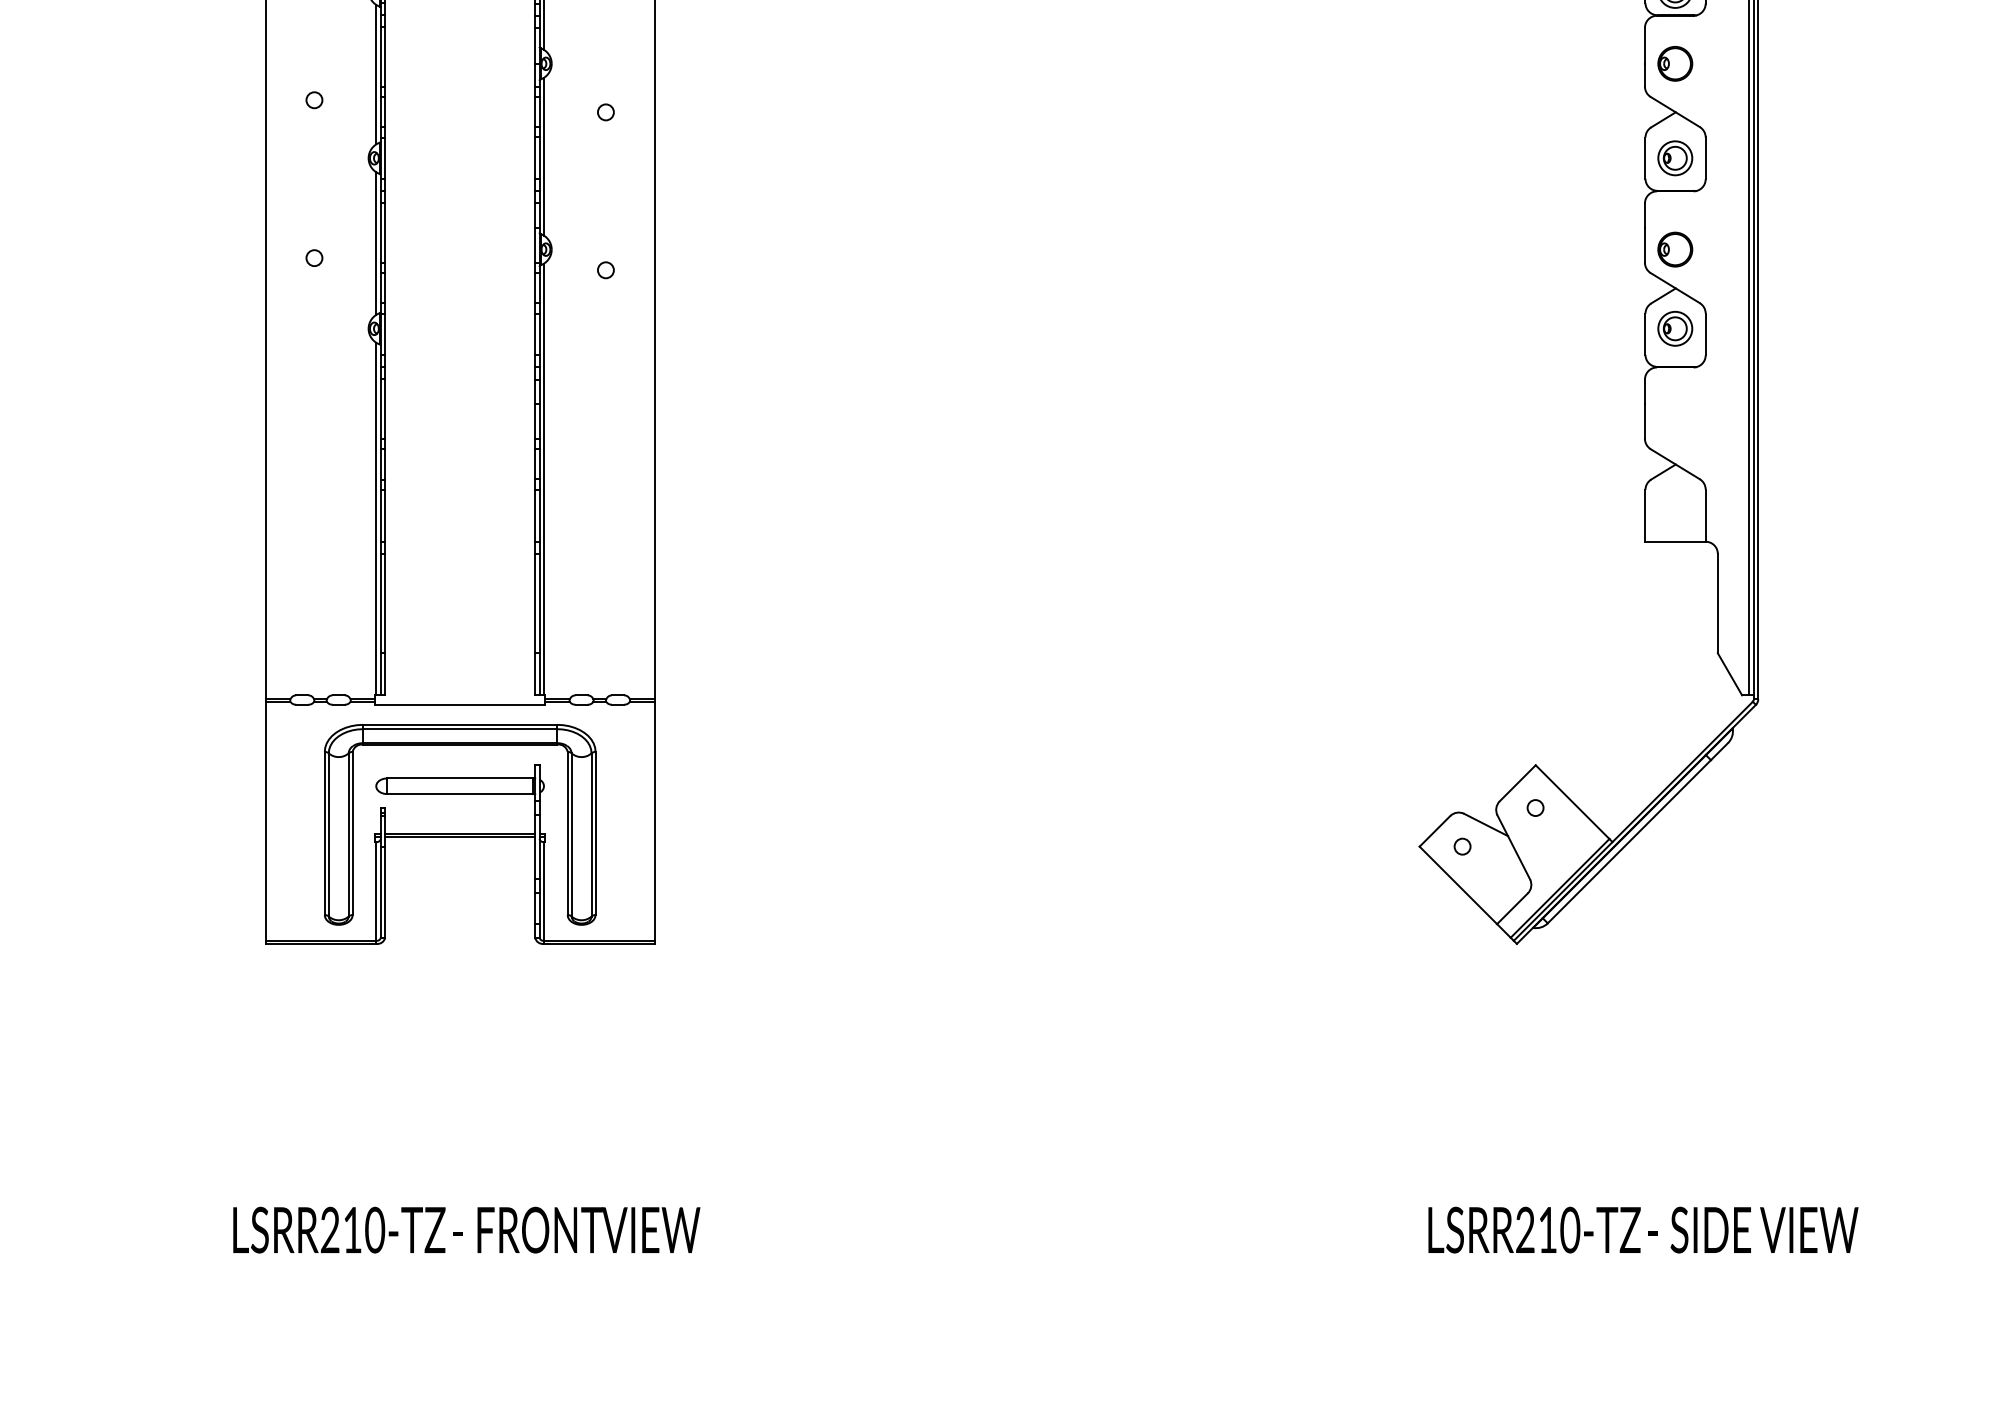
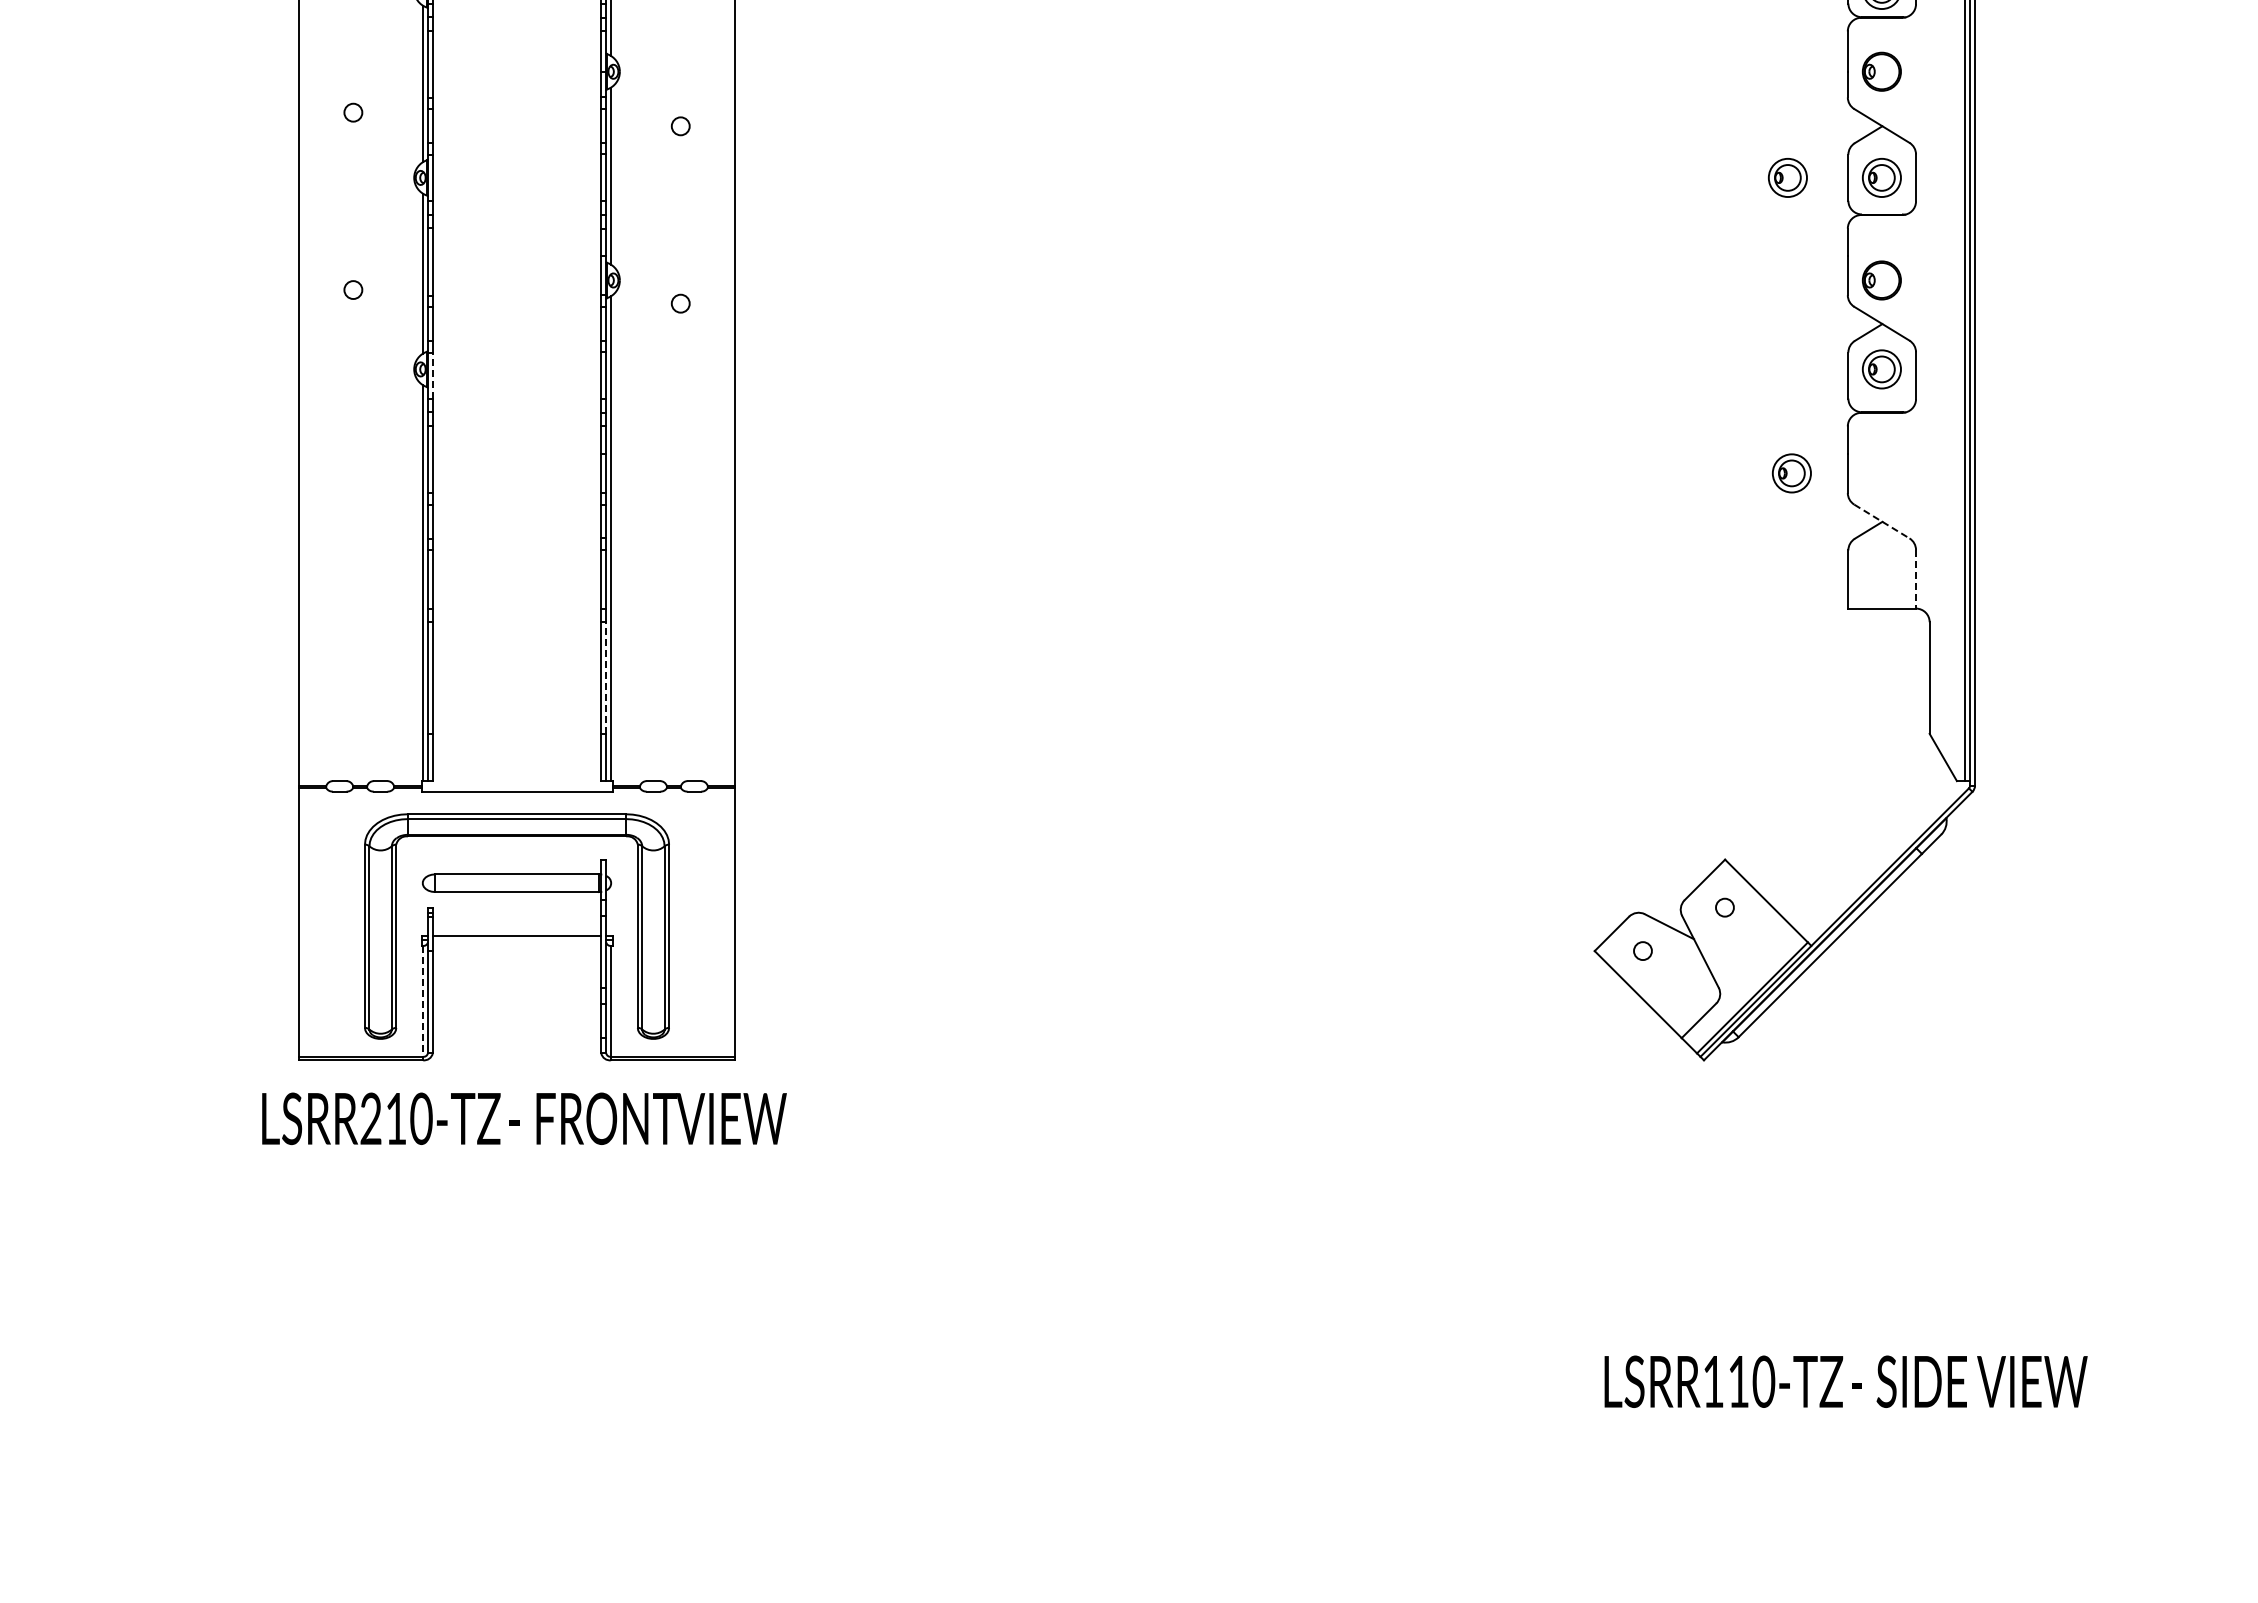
part: (1591, 157) -> (1787, 177), added
line: (384, 334) -> (432, 375), solid -> dashed
part: (1594, 421) -> (1791, 473), added
line: (1675, 464) -> (1882, 521), solid -> dashed
line: (1706, 515) -> (1916, 579), solid -> dashed
line: (539, 603) -> (606, 678), solid -> dashed
line: (459, 836) -> (516, 939), removed
line: (376, 891) -> (422, 1001), solid -> dashed
text: (466, 1229) -> (524, 1118), moved
text: (1525, 1229) -> (1713, 1381), LSRR210-TZ -> LSRR110-TZ

